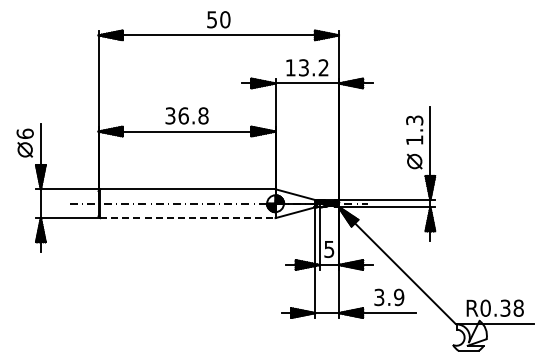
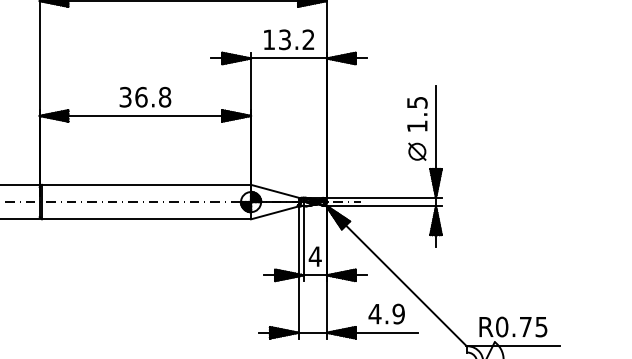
text: (414, 119) -> (417, 101), 1.3 -> 1.5
line: (188, 218) -> (147, 219), dashed -> solid
text: (328, 249) -> (314, 256), 5 -> 4
text: (378, 297) -> (374, 314), 3.9 -> 4.9
text: (511, 307) -> (532, 326), R0.38 -> R0.75

